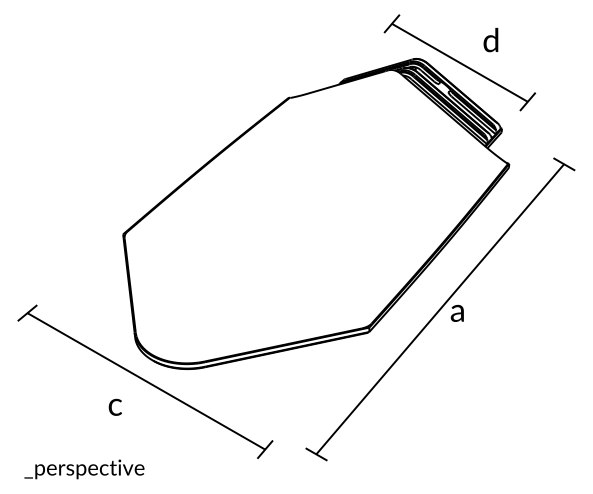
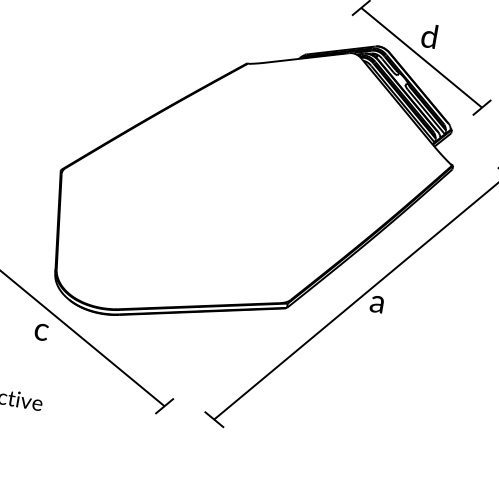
text: (490, 40) -> (428, 36), moved
text: (114, 406) -> (40, 331), moved

